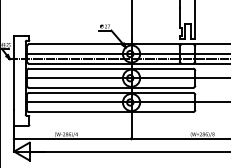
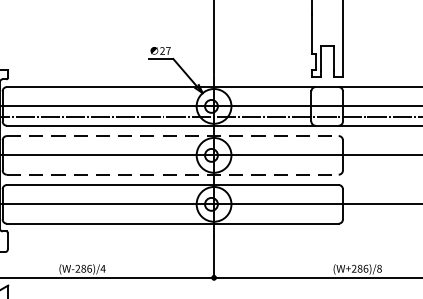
line: (111, 68) -> (173, 135), solid -> dashed
line: (111, 87) -> (173, 174), solid -> dashed

